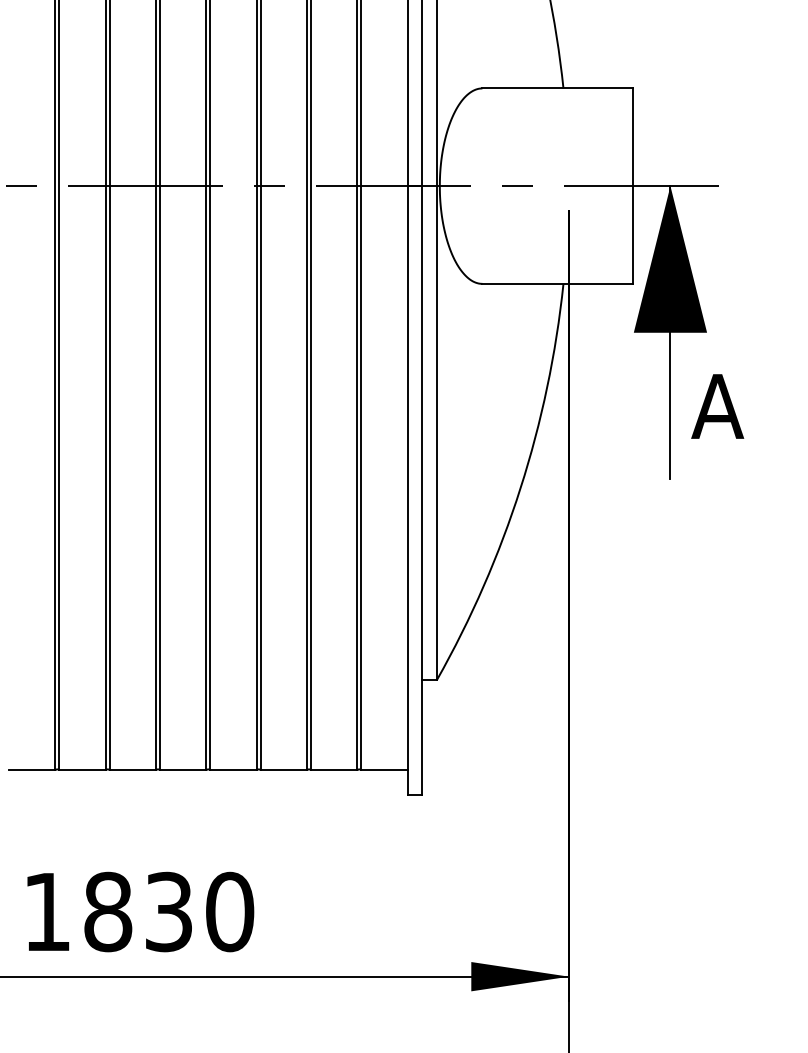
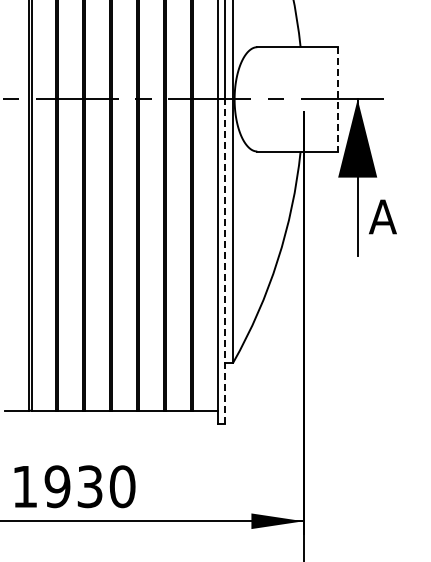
line: (632, 186) -> (337, 99), solid -> dashed
line: (422, 489) -> (225, 261), solid -> dashed
text: (107, 911) -> (57, 486), 1830 -> 1930

